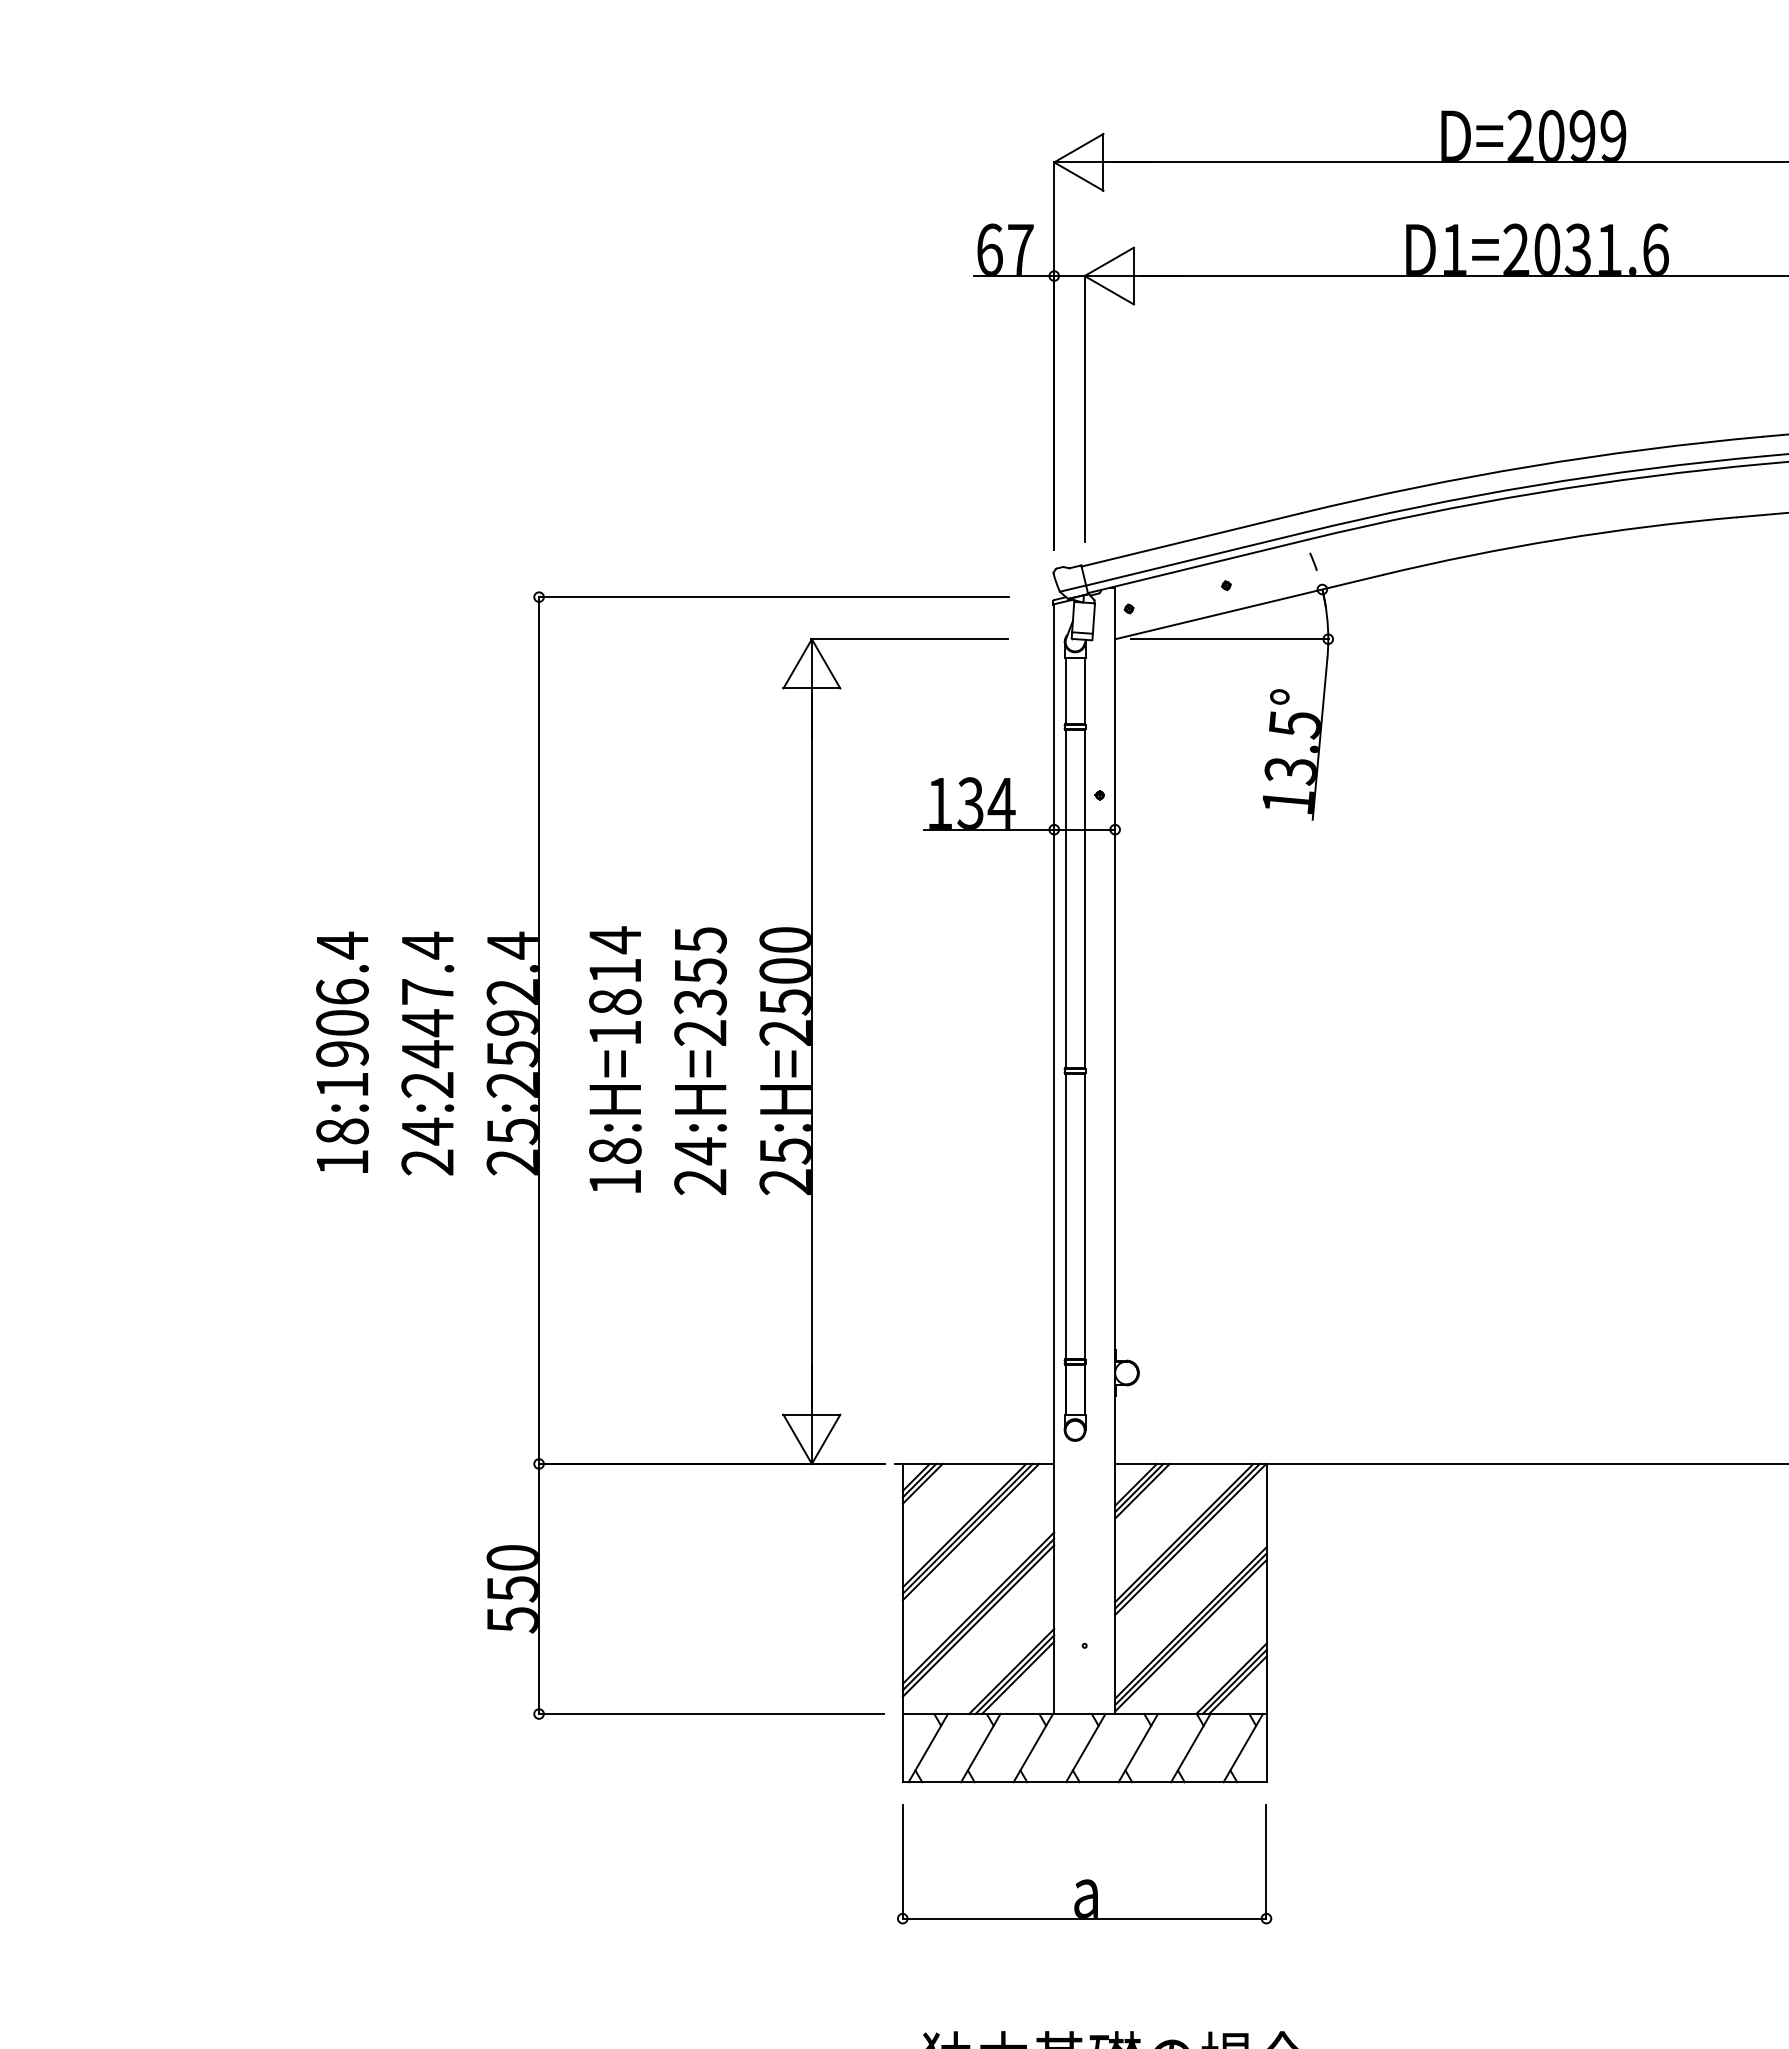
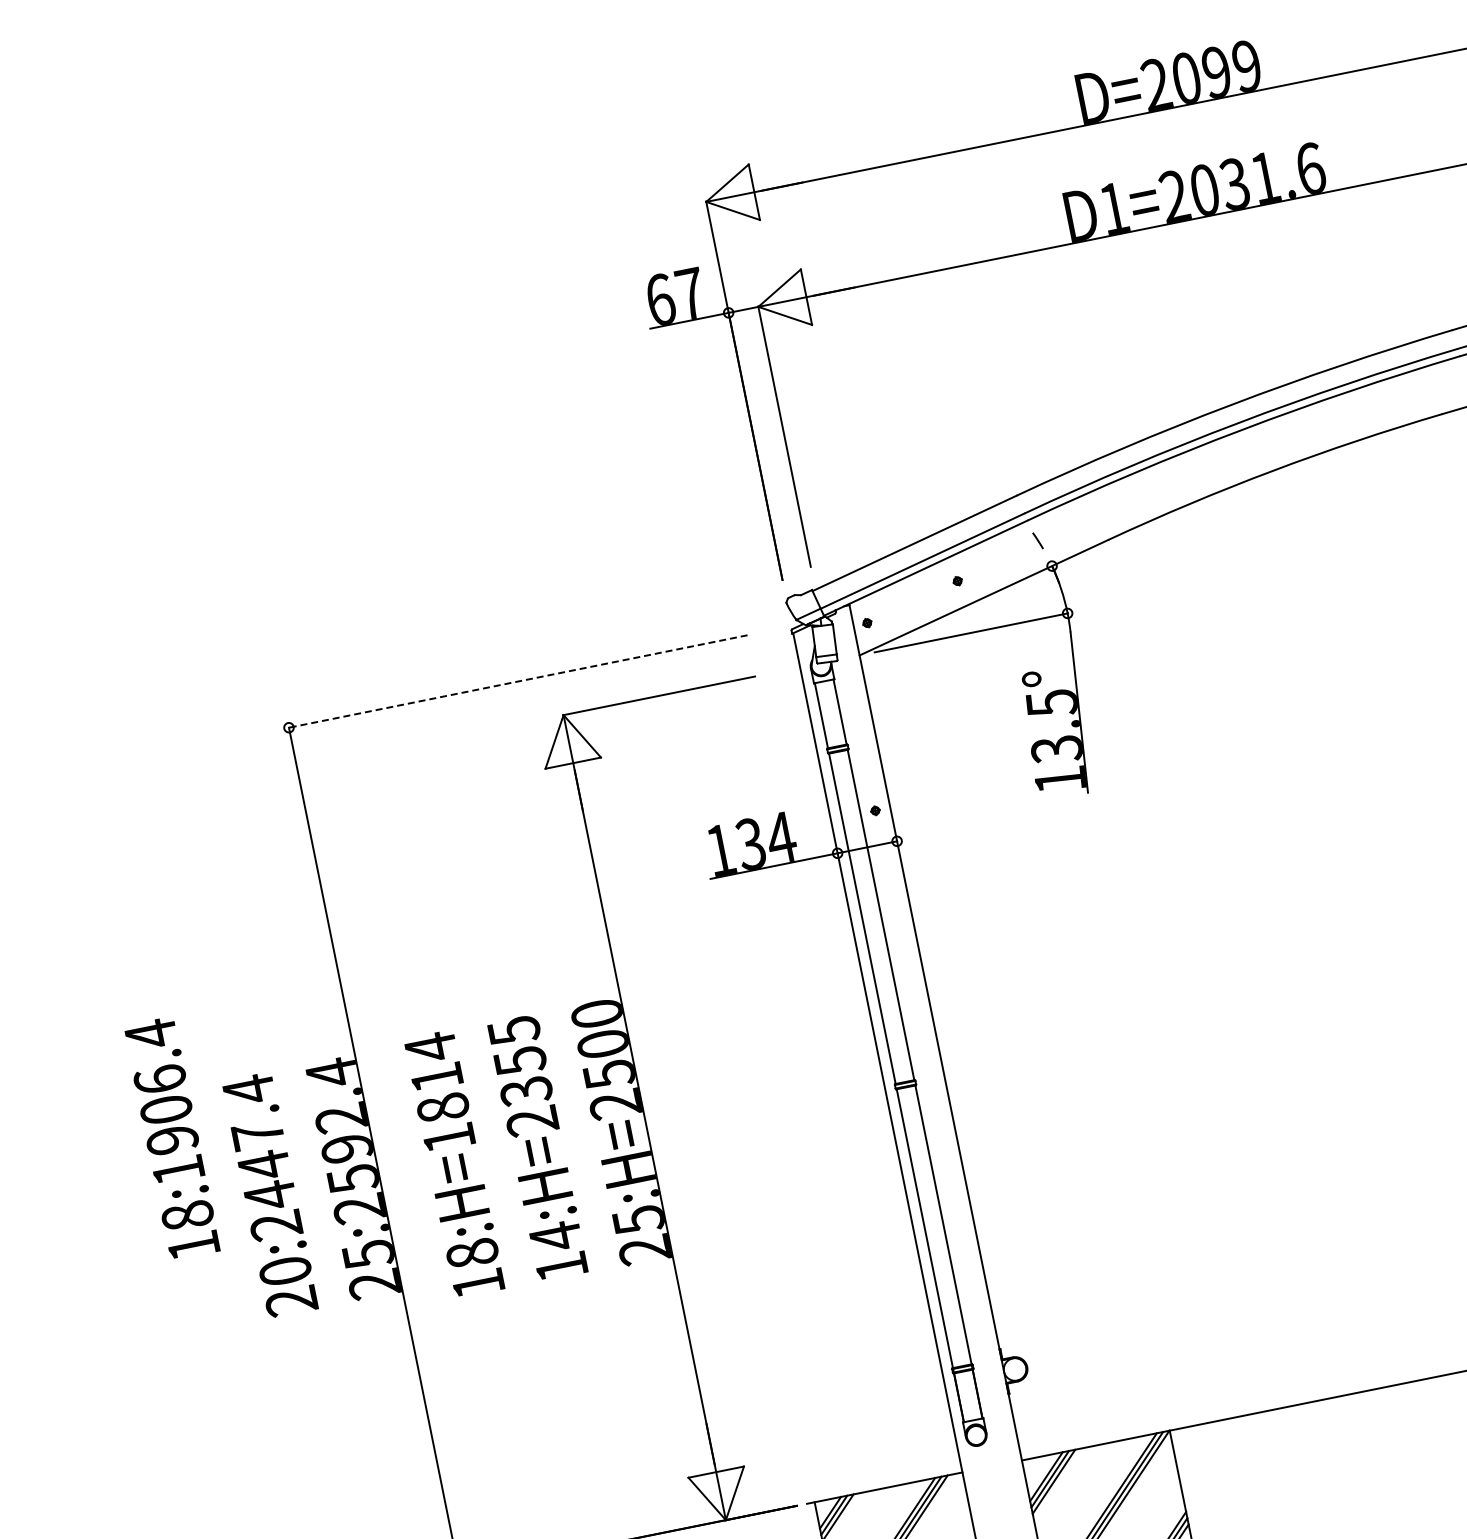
line: (773, 597) -> (517, 681), solid -> dashed
text: (342, 1051) -> (171, 1137), moved
text: (427, 1131) -> (285, 1271), 24:2447.4 -> 20:2447.4
text: (700, 1182) -> (561, 1267), 24:H=2355 -> 14:H=2355

